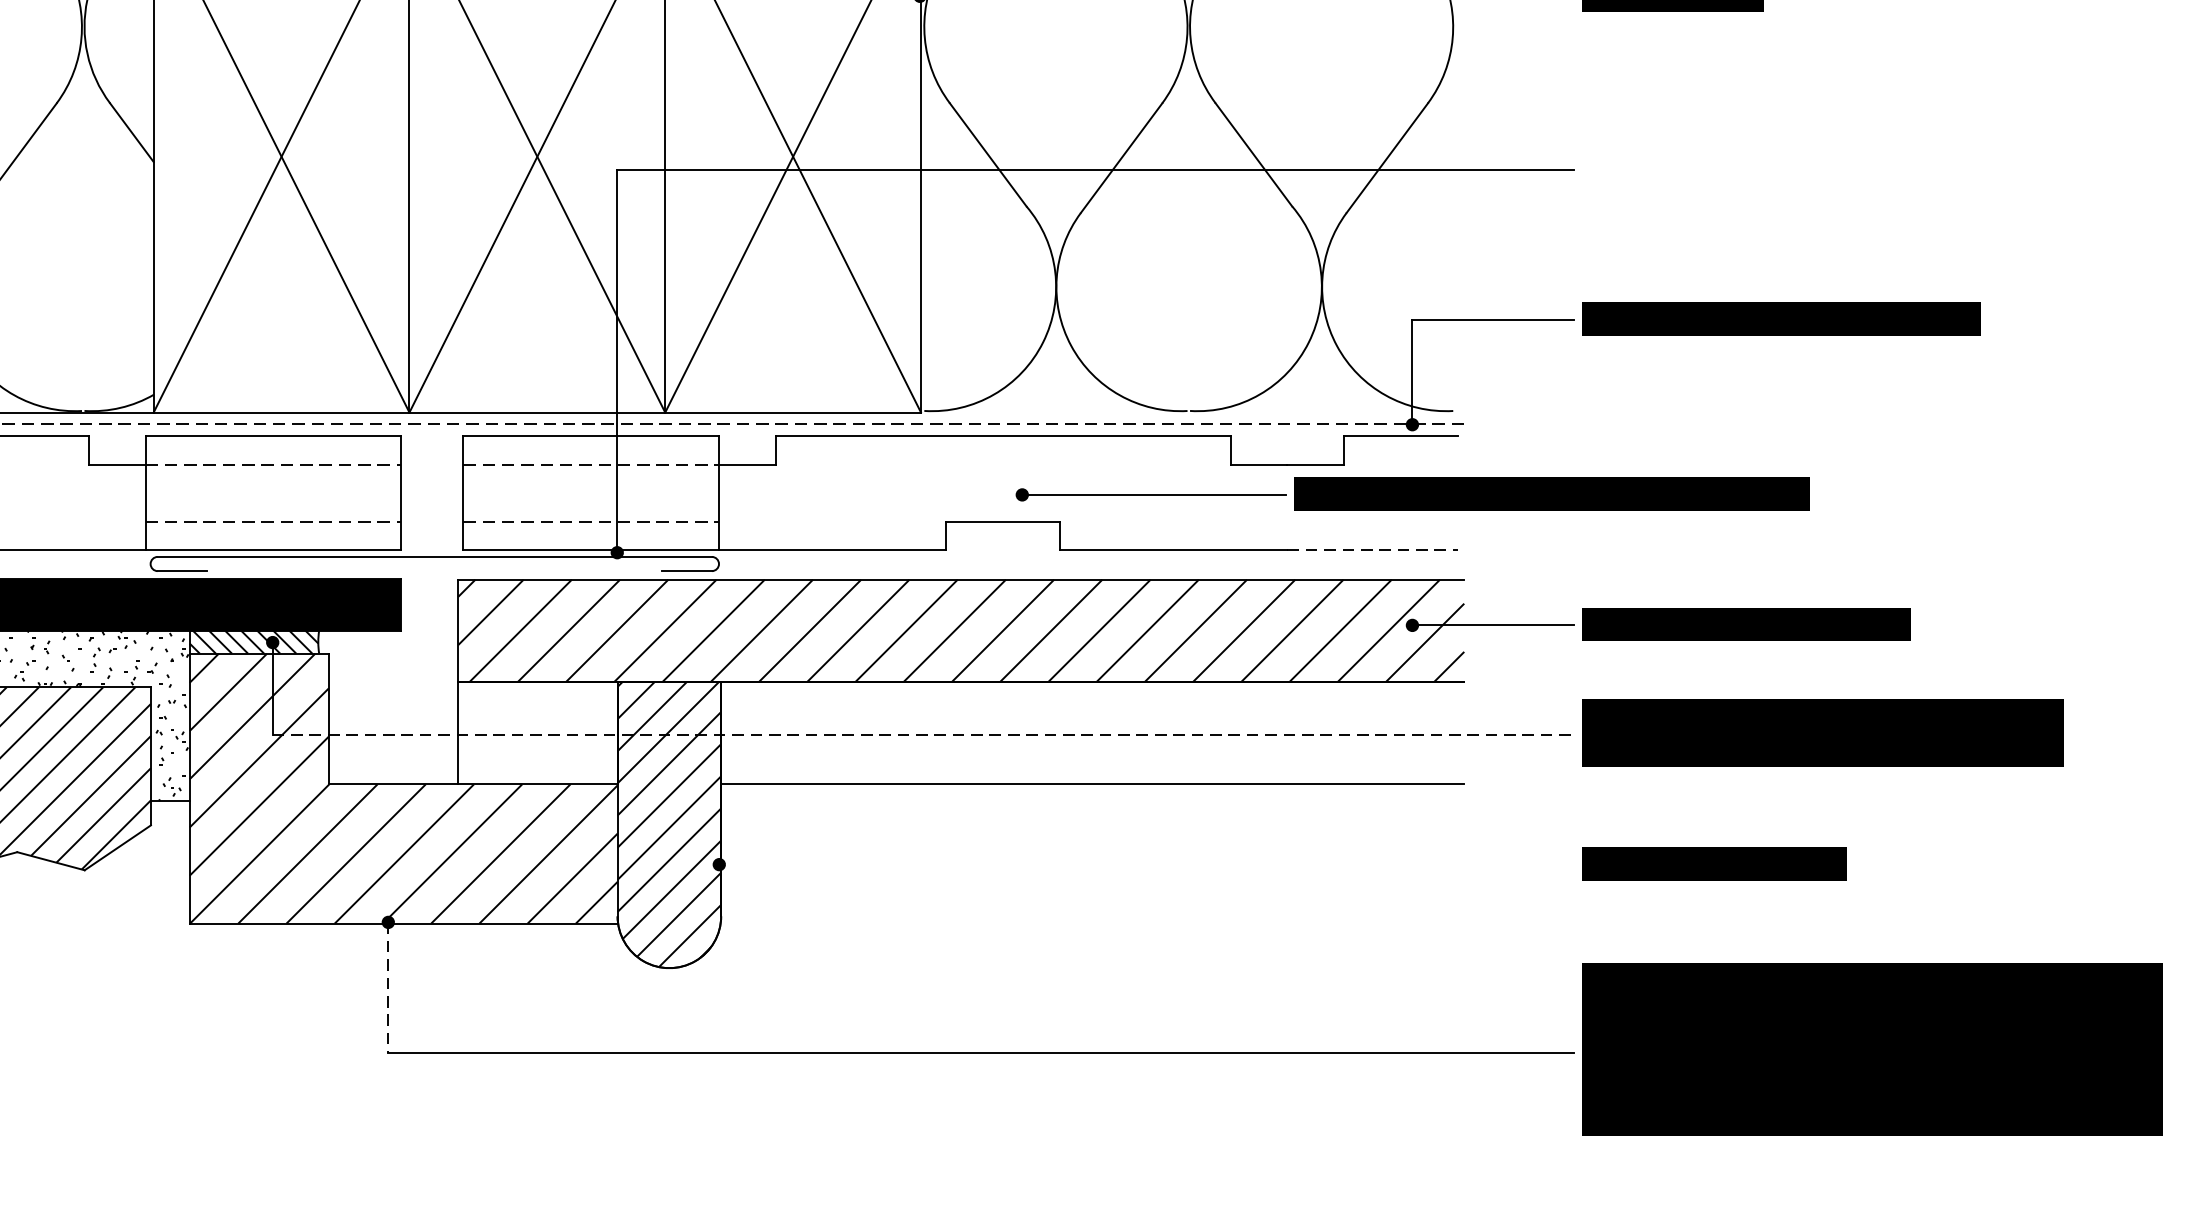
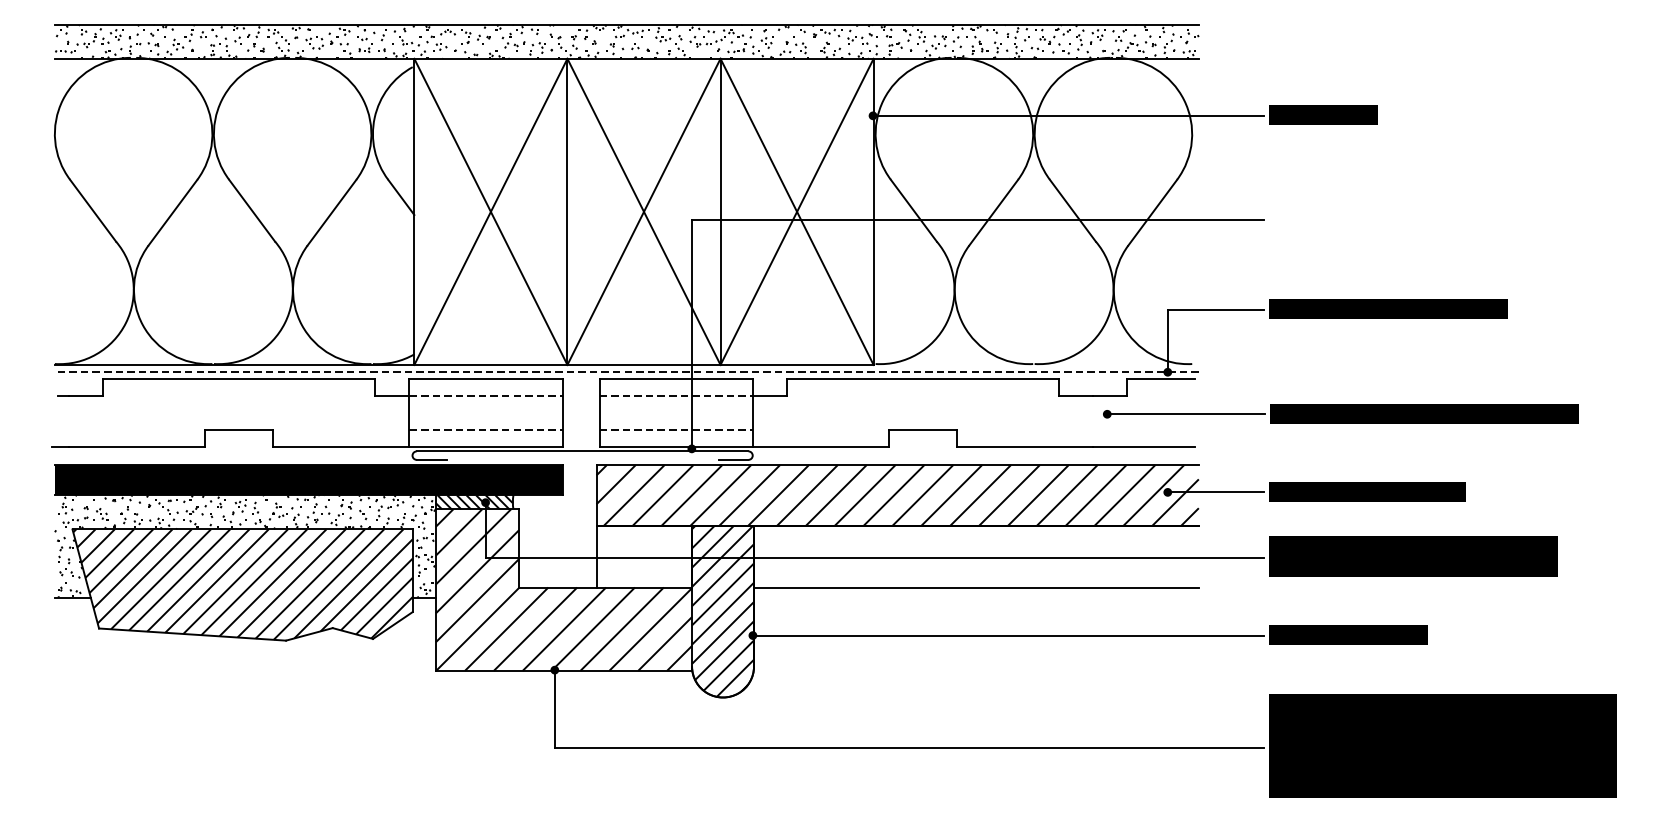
part: (1411, 493) -> (1340, 413), moved
line: (1373, 550) -> (1144, 447), dashed -> solid
line: (924, 734) -> (875, 557), dashed -> solid
line: (1146, 864) -> (1008, 635), added
line: (387, 988) -> (554, 709), dashed -> solid

